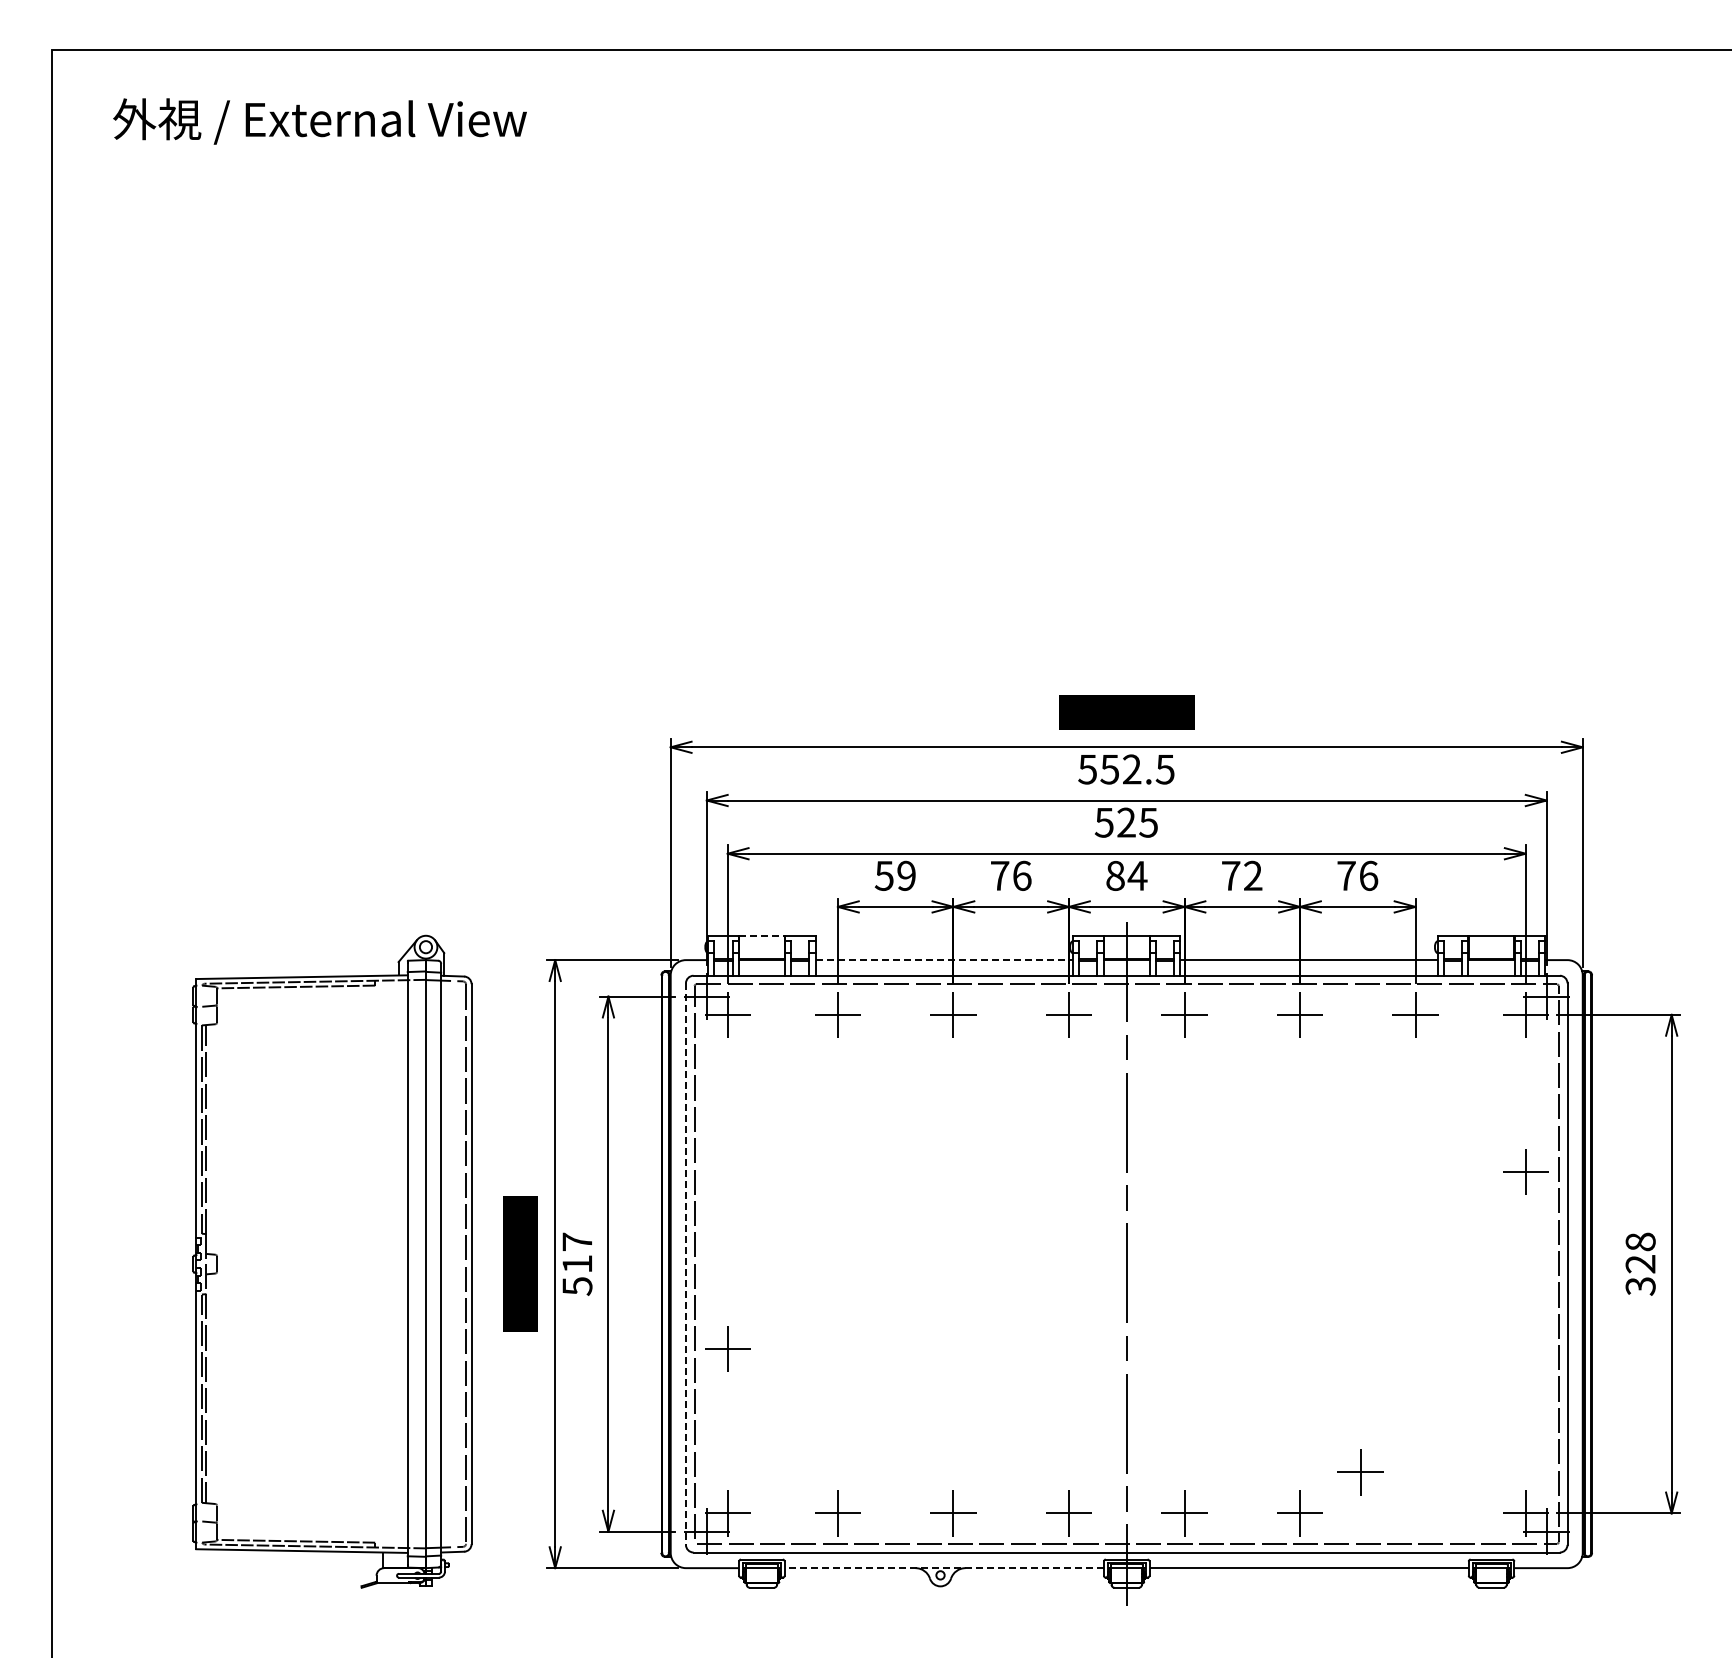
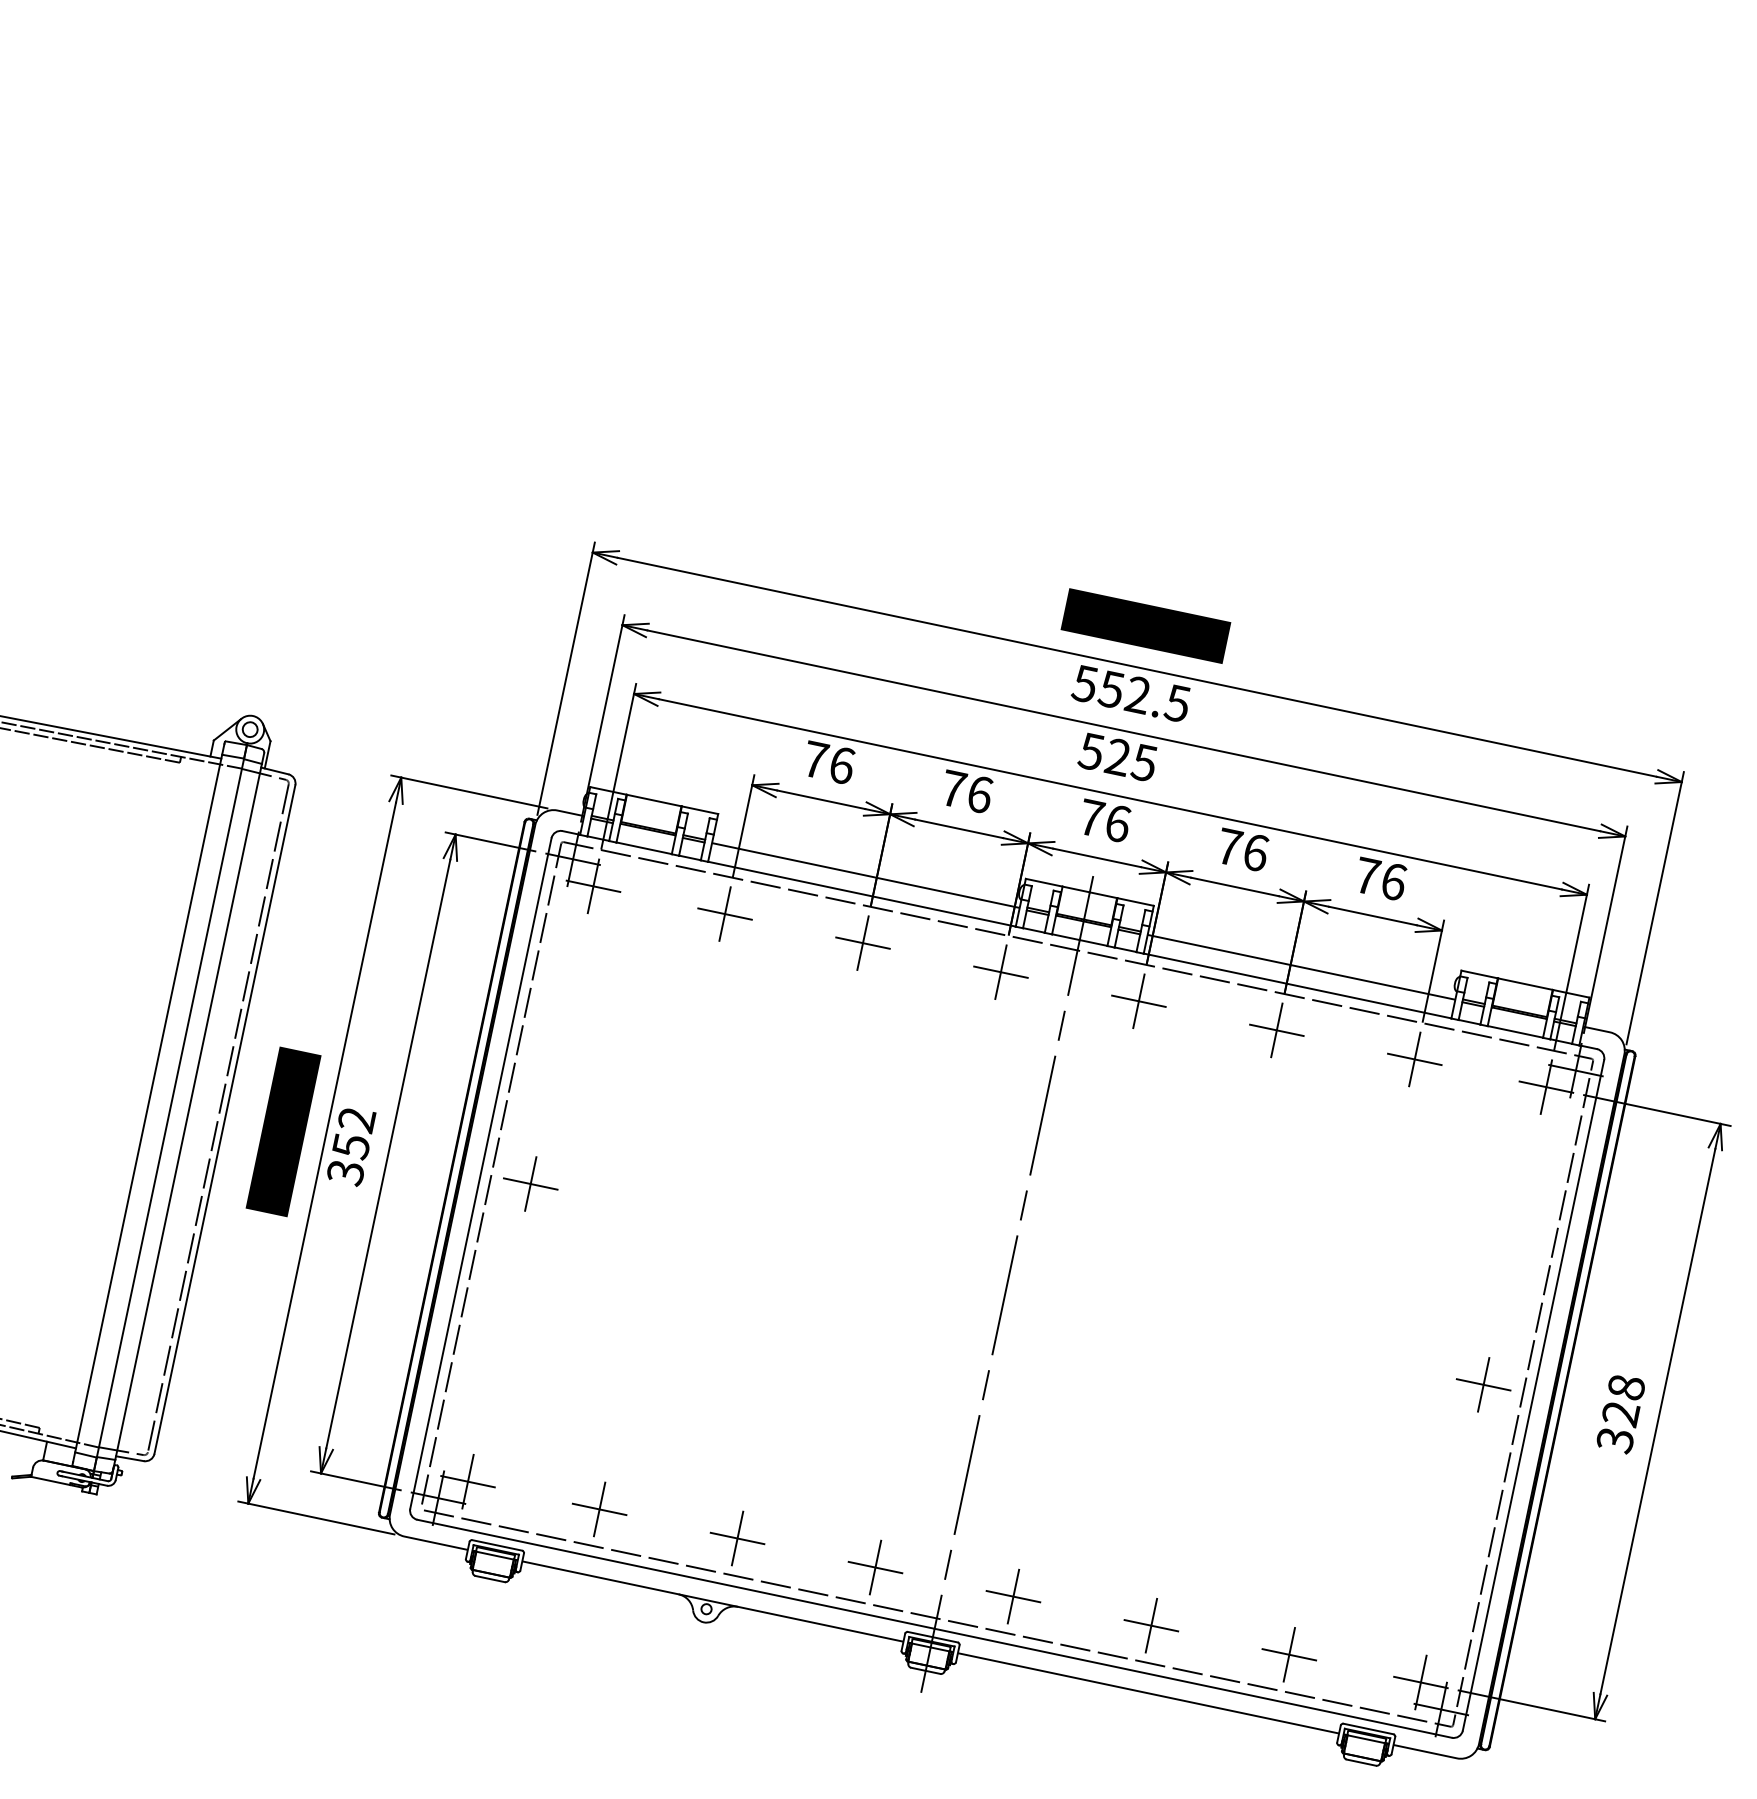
text: (895, 875) -> (828, 762), 59 -> 76
text: (1126, 875) -> (1104, 820), 84 -> 76
text: (1253, 875) -> (1256, 852), 72 -> 76
line: (761, 935) -> (653, 800), dashed -> solid
line: (944, 960) -> (866, 876), dashed -> solid
part: (1525, 1171) -> (1483, 1384), moved
text: (577, 1263) -> (351, 1145), 517 -> 352
line: (685, 1264) -> (480, 1173), dashed -> solid
part: (727, 1348) -> (530, 1183), moved
part: (1360, 1472) -> (1289, 1654), moved
line: (944, 1568) -> (713, 1602), dashed -> solid

